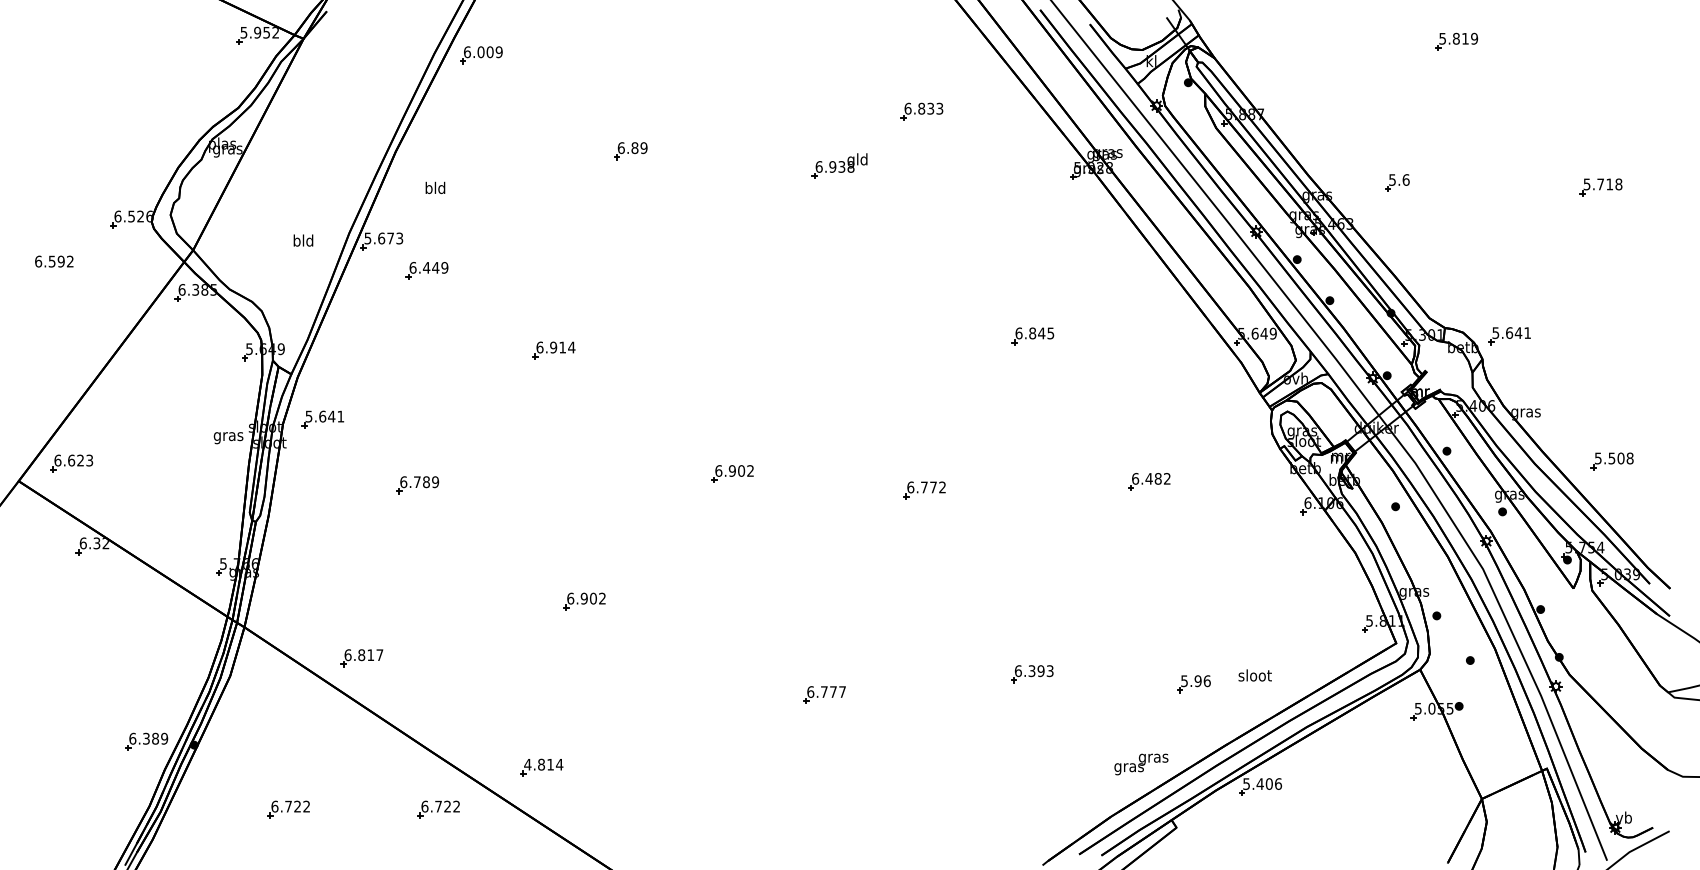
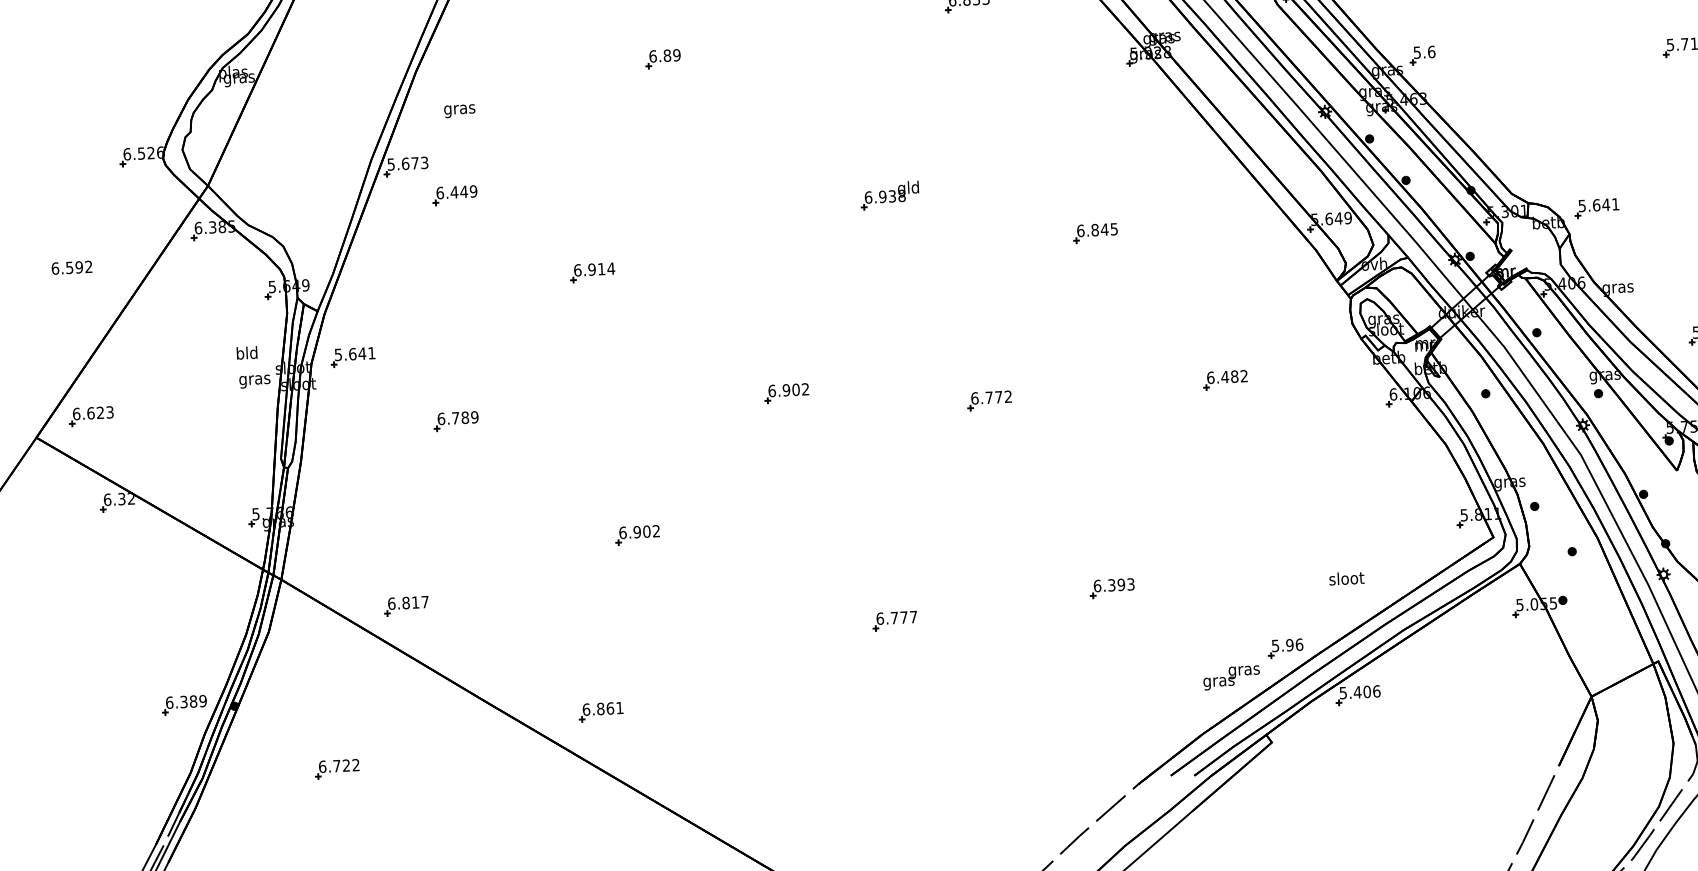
part: (839, 165) -> (889, 194), moved
part: (1397, 182) -> (1422, 55), moved
text: (435, 189) -> (459, 109), bld -> gras
text: (303, 240) -> (247, 352), moved
text: (54, 261) -> (72, 267), moved
part: (1193, 684) -> (1285, 648), moved
text: (543, 764) -> (602, 708), 4.814 -> 6.861
part: (438, 809) -> (494, 761), removed

